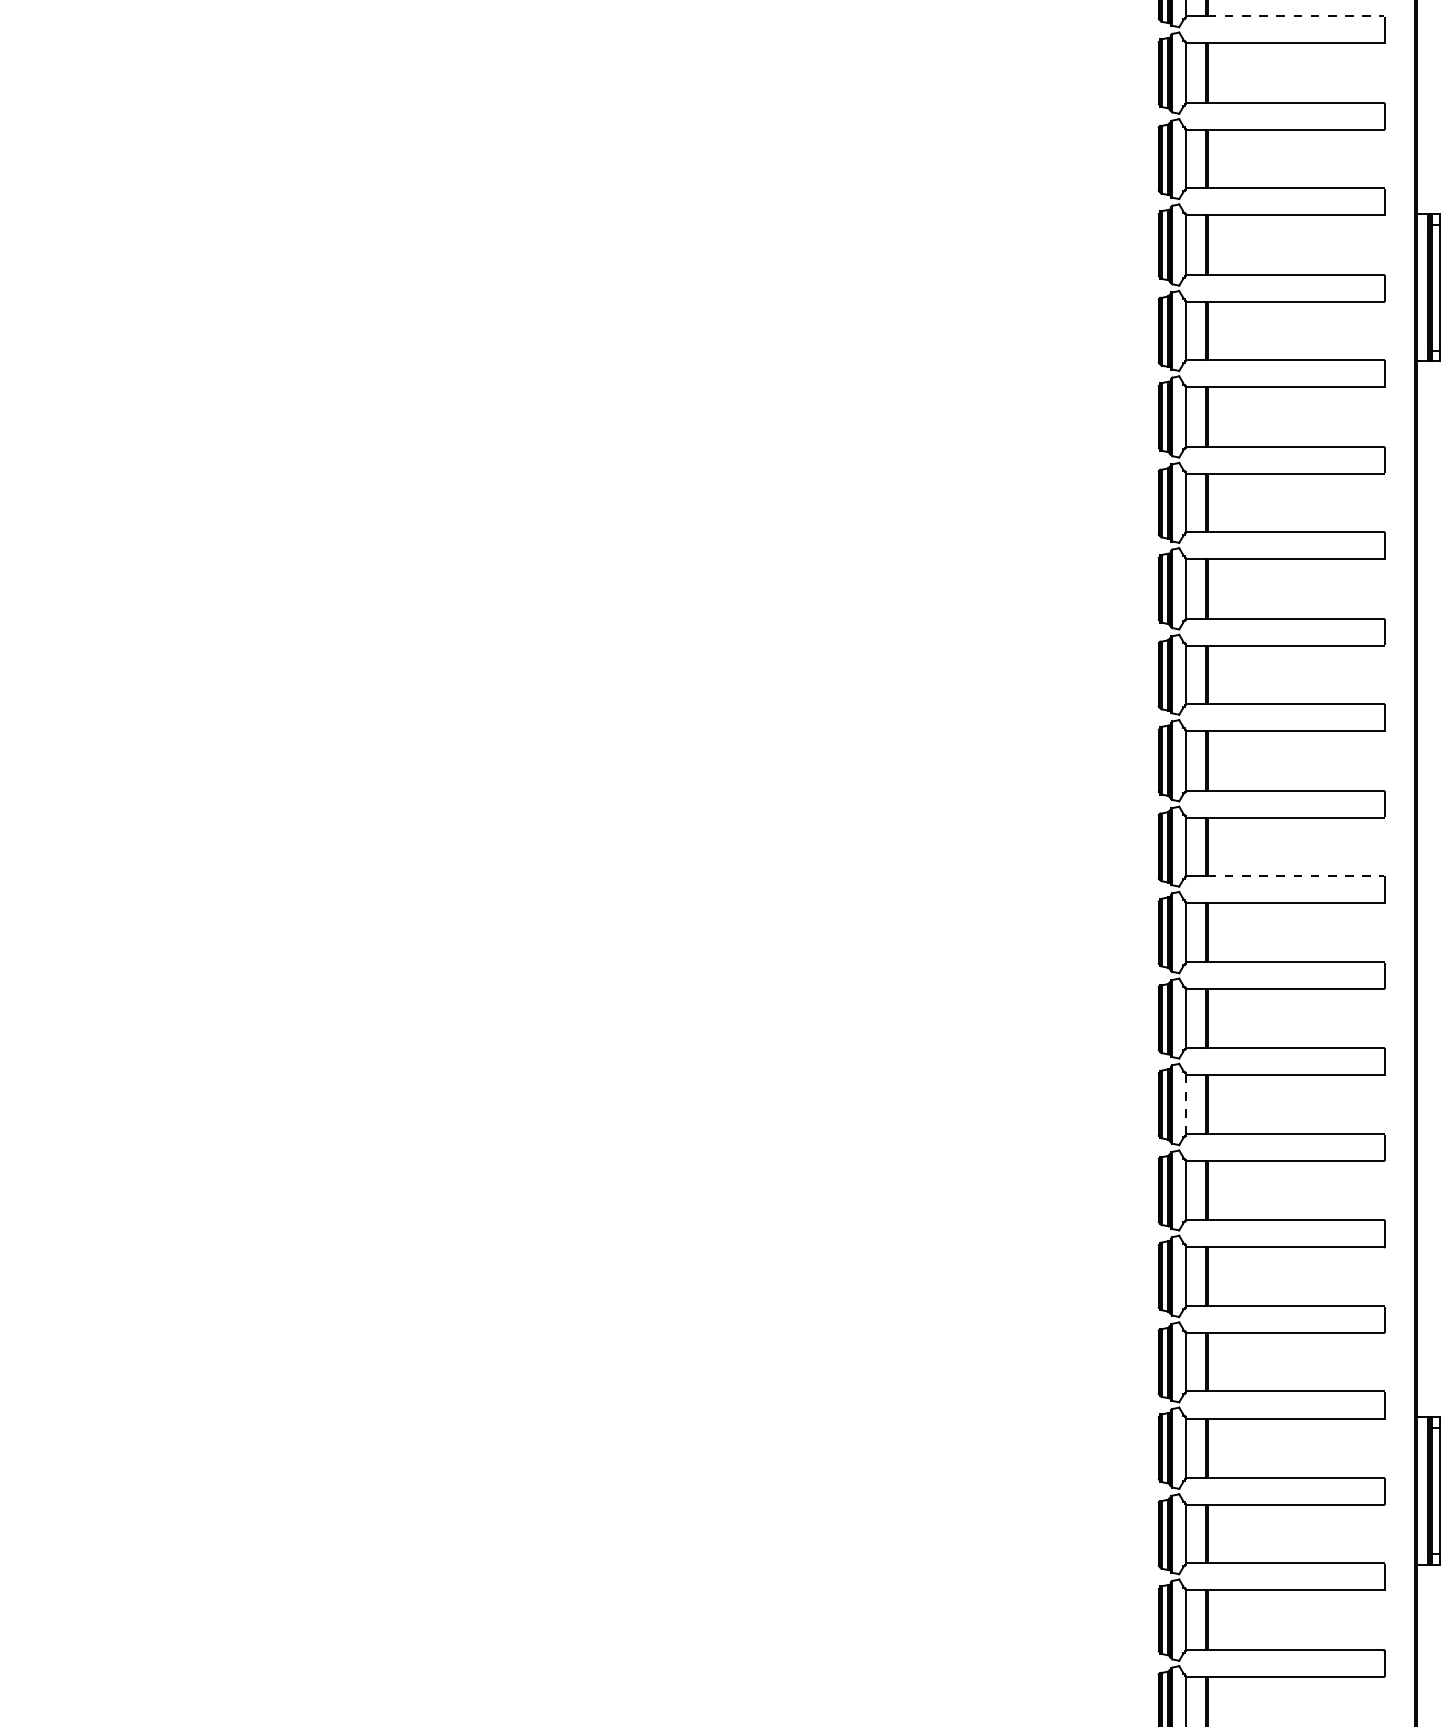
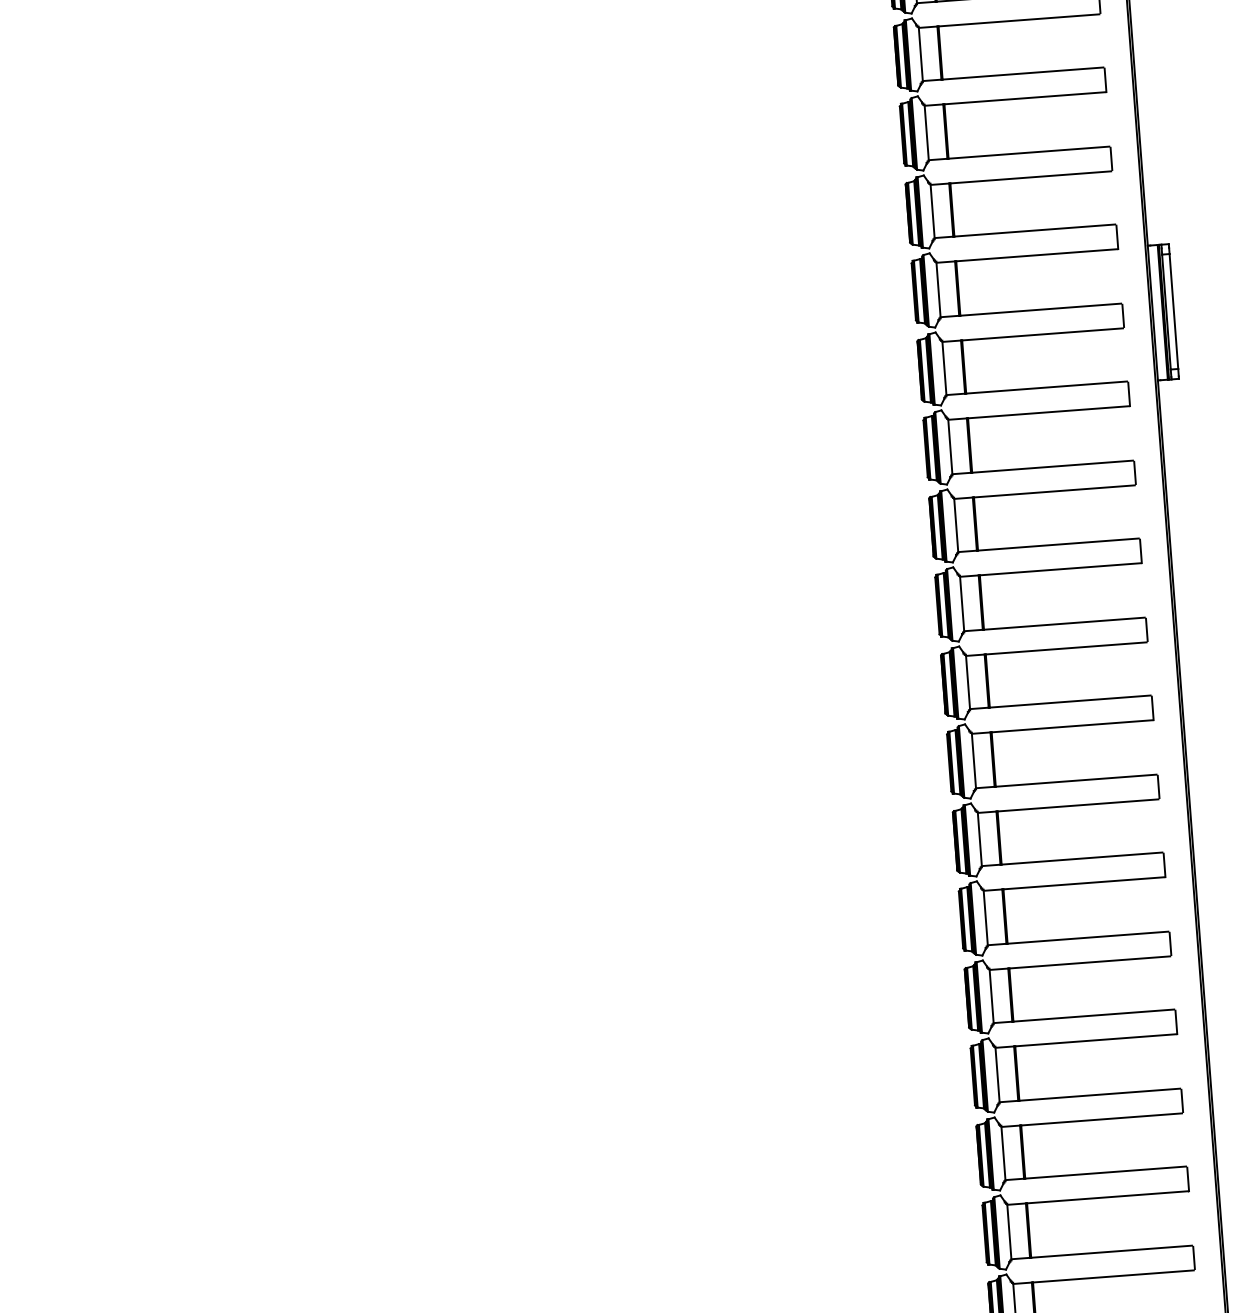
line: (1296, 16) -> (1023, 73), dashed -> solid
line: (1296, 875) -> (1082, 858), dashed -> solid
line: (1185, 1104) -> (997, 1075), dashed -> solid

